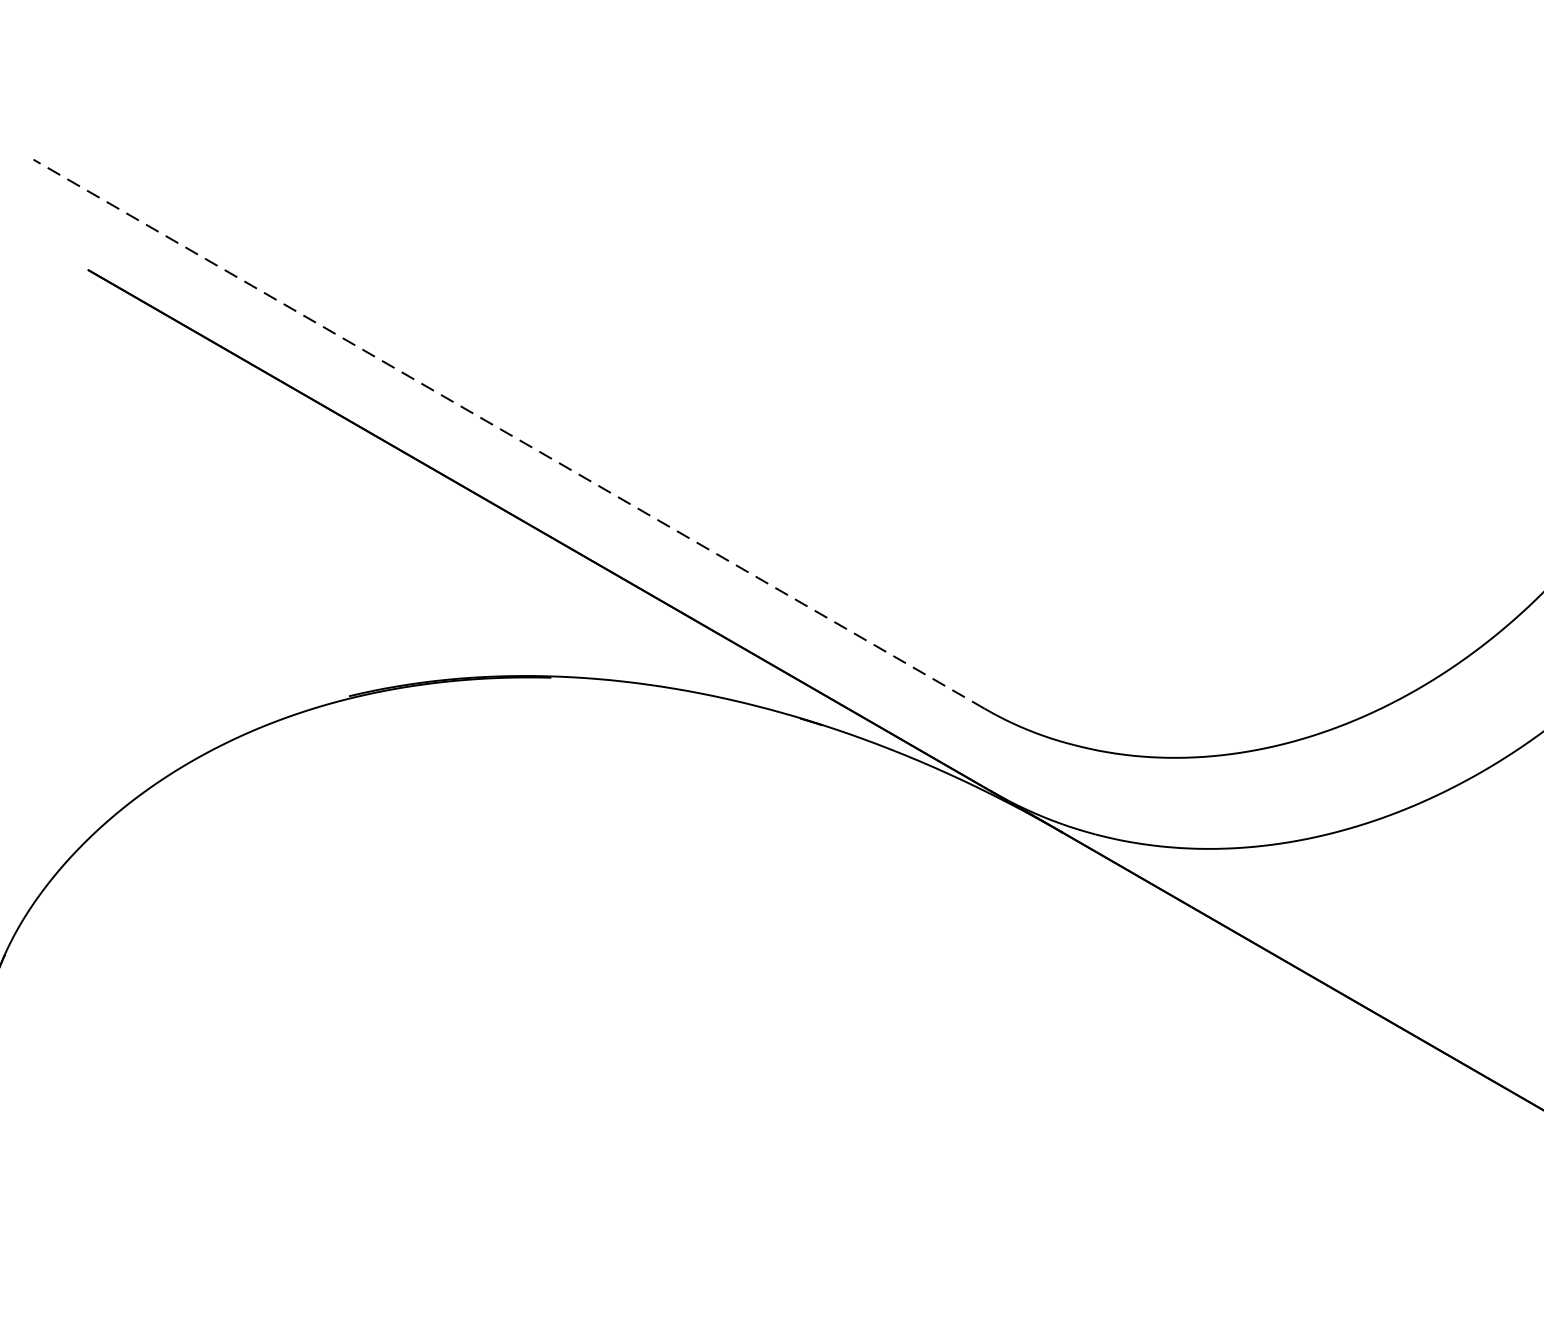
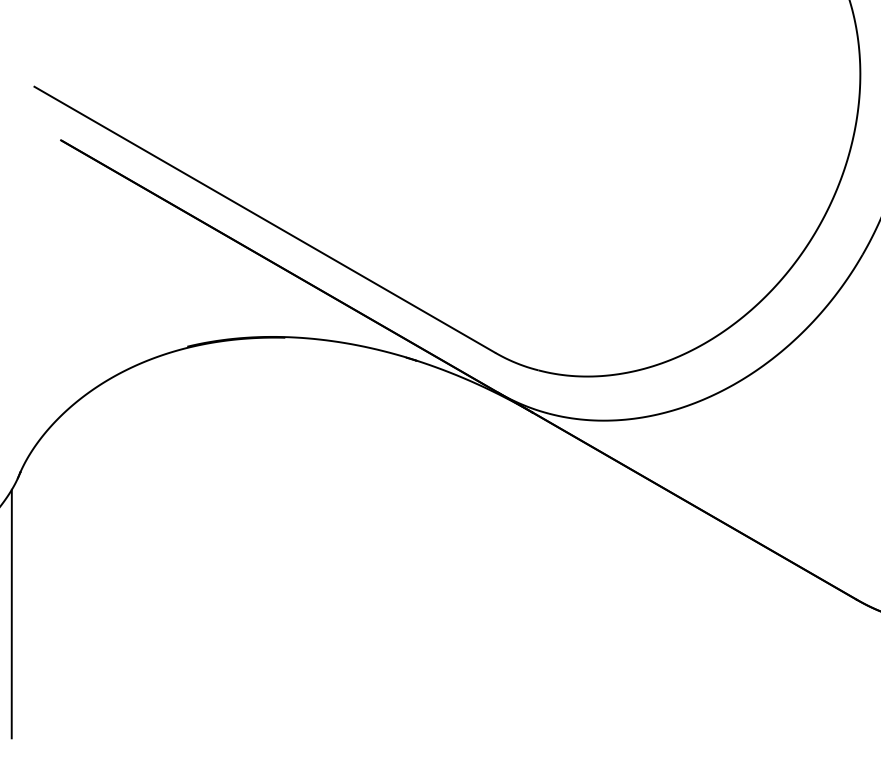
line: (508, 433) -> (264, 219), dashed -> solid

